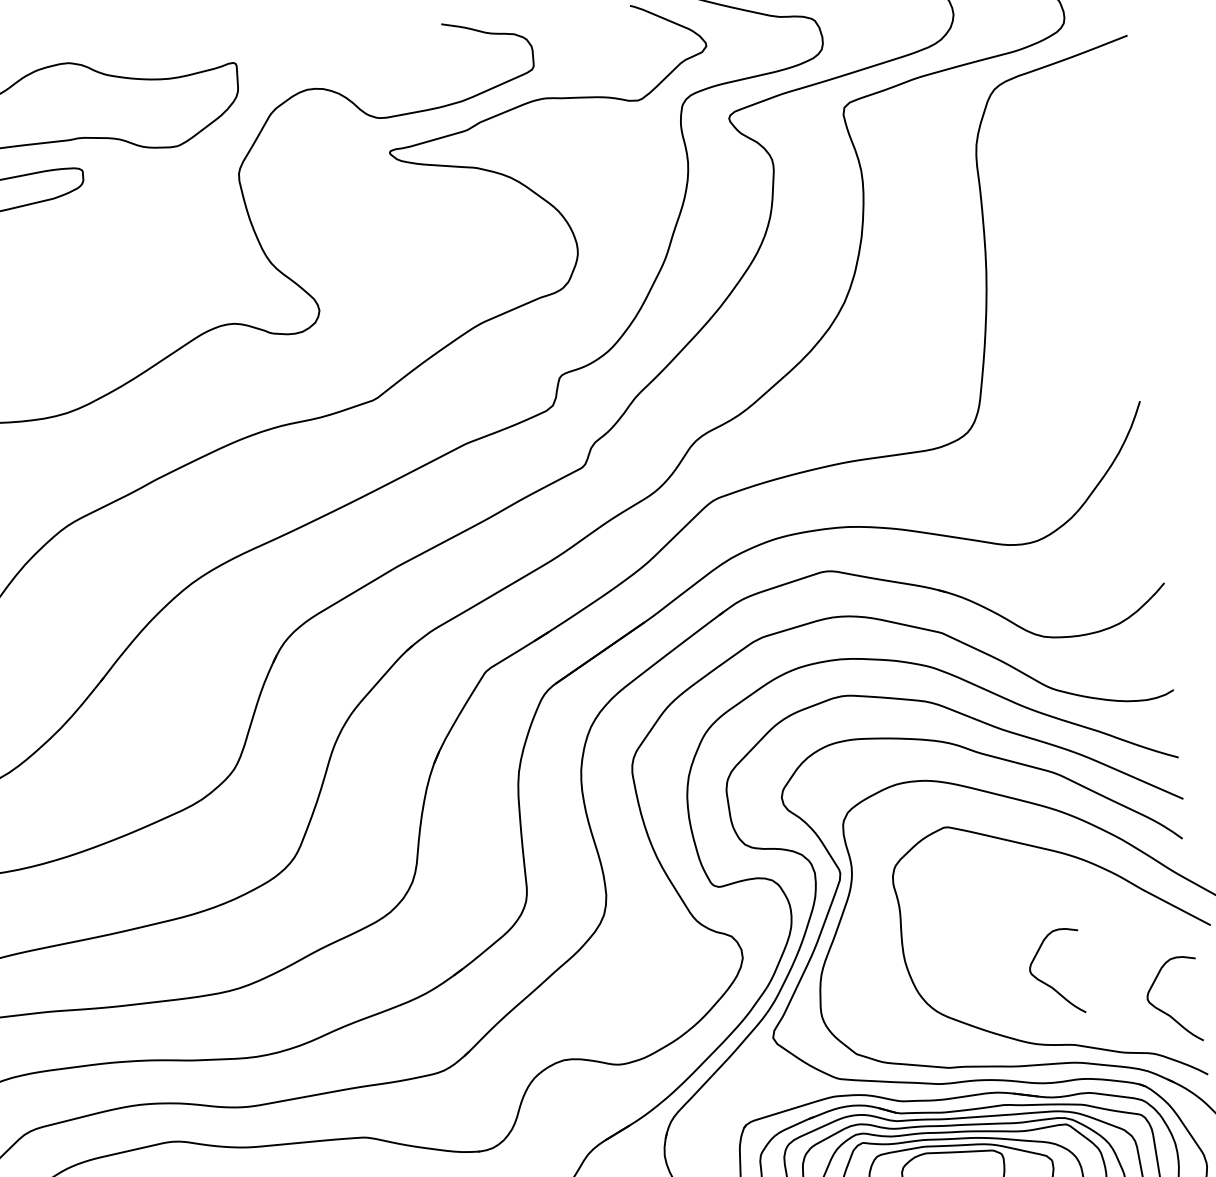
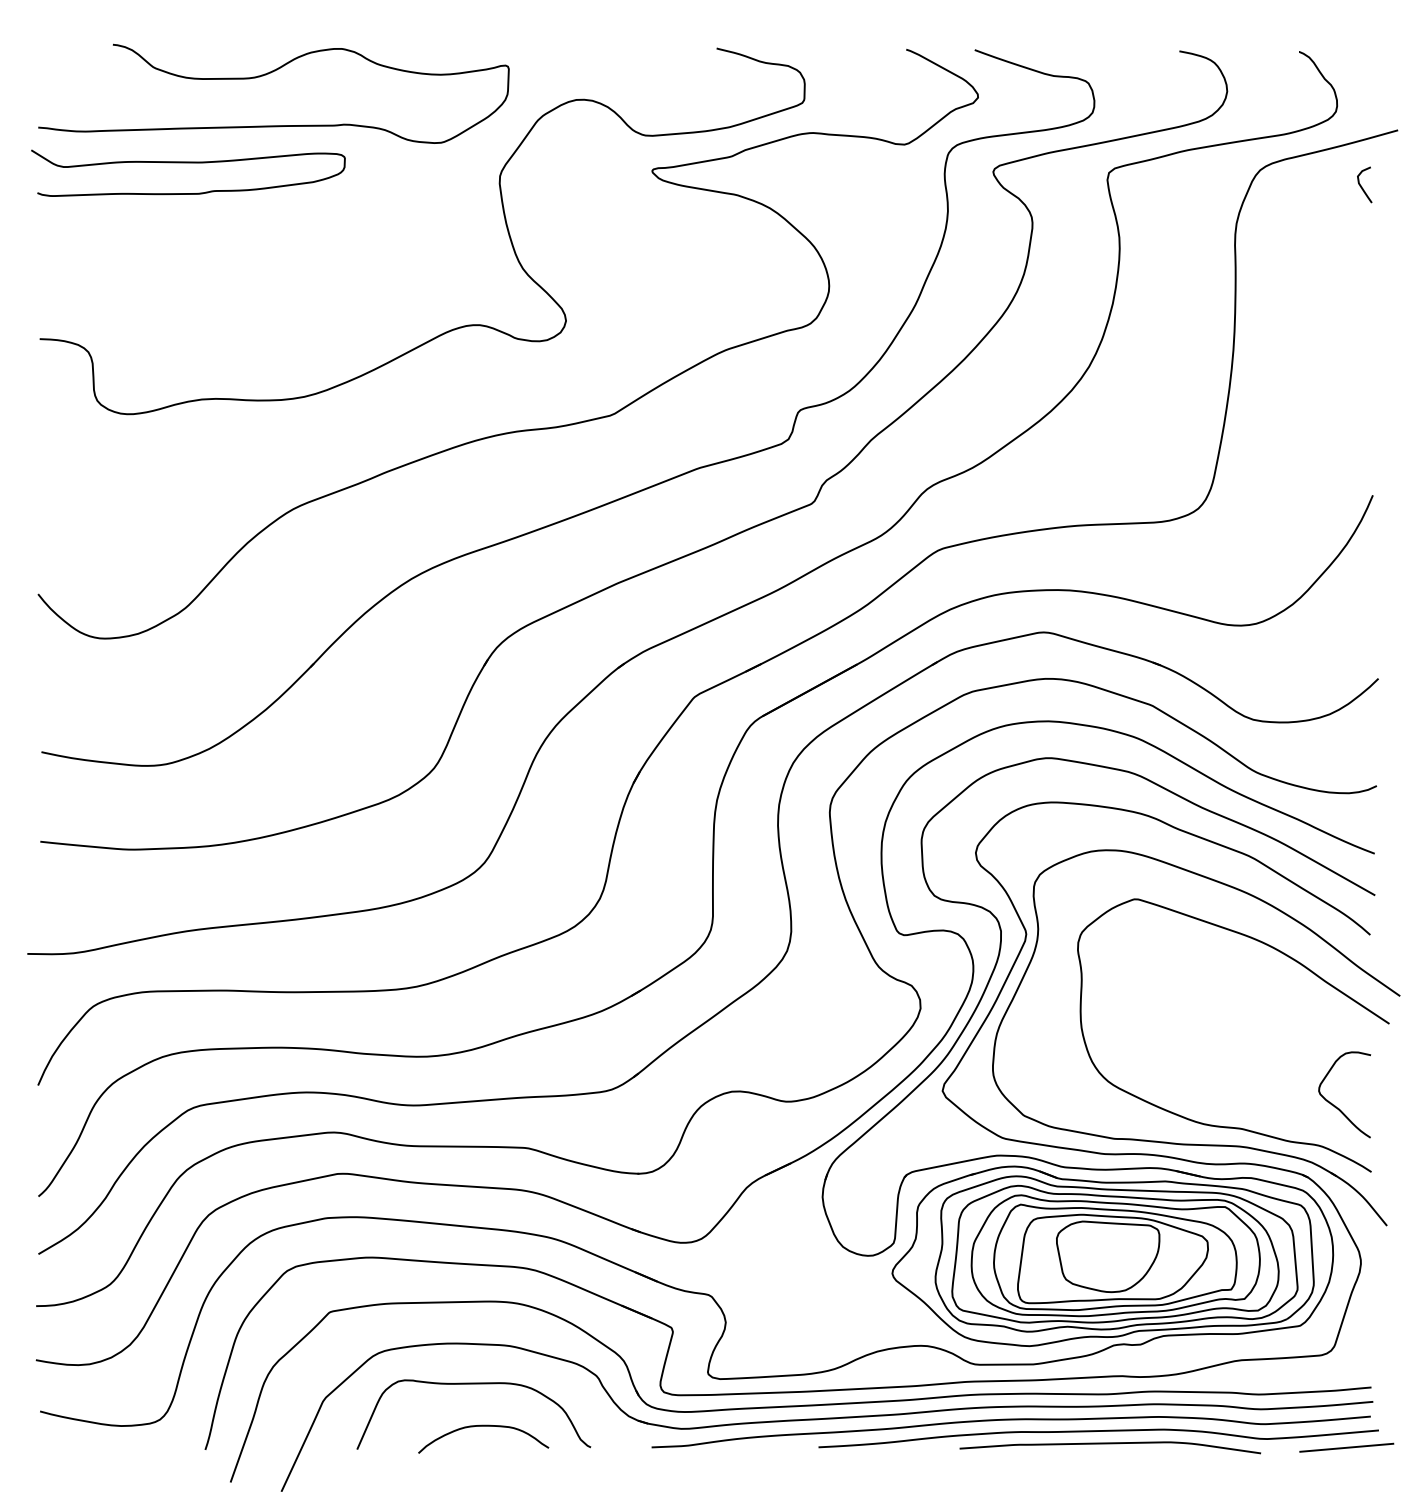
curve: (1097, 95) -> (1362, 186), added
curve: (1047, 983) -> (1221, 1065), removed

